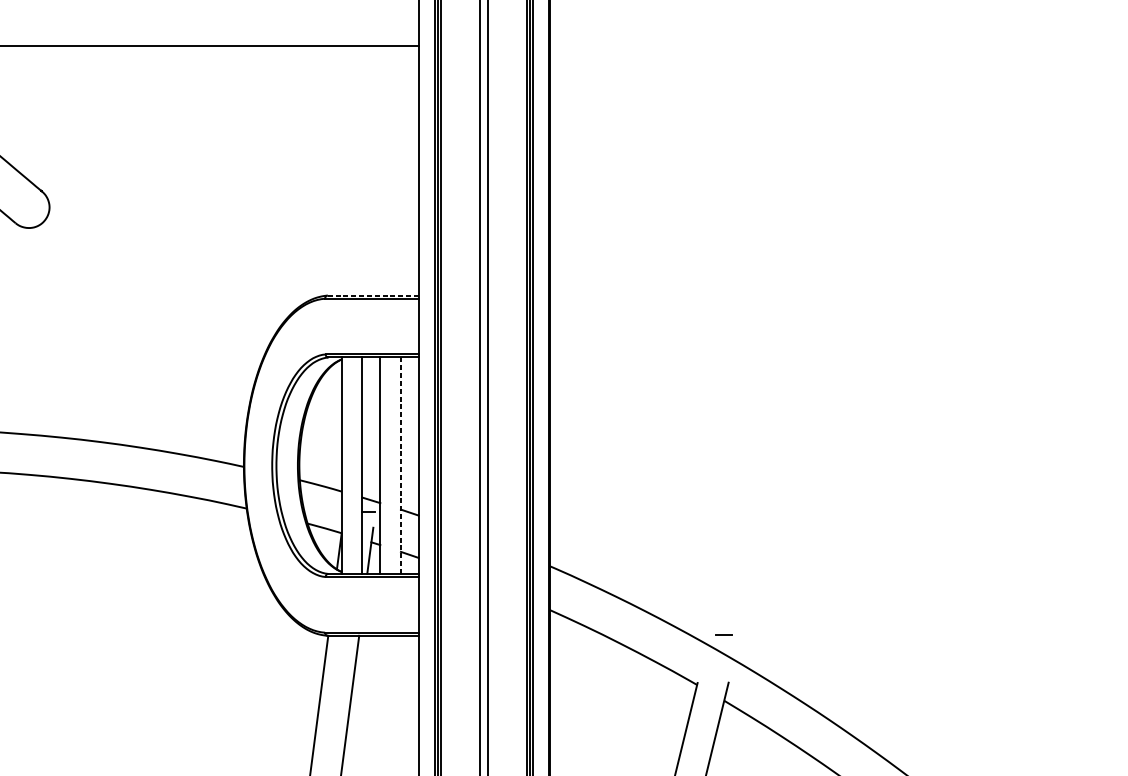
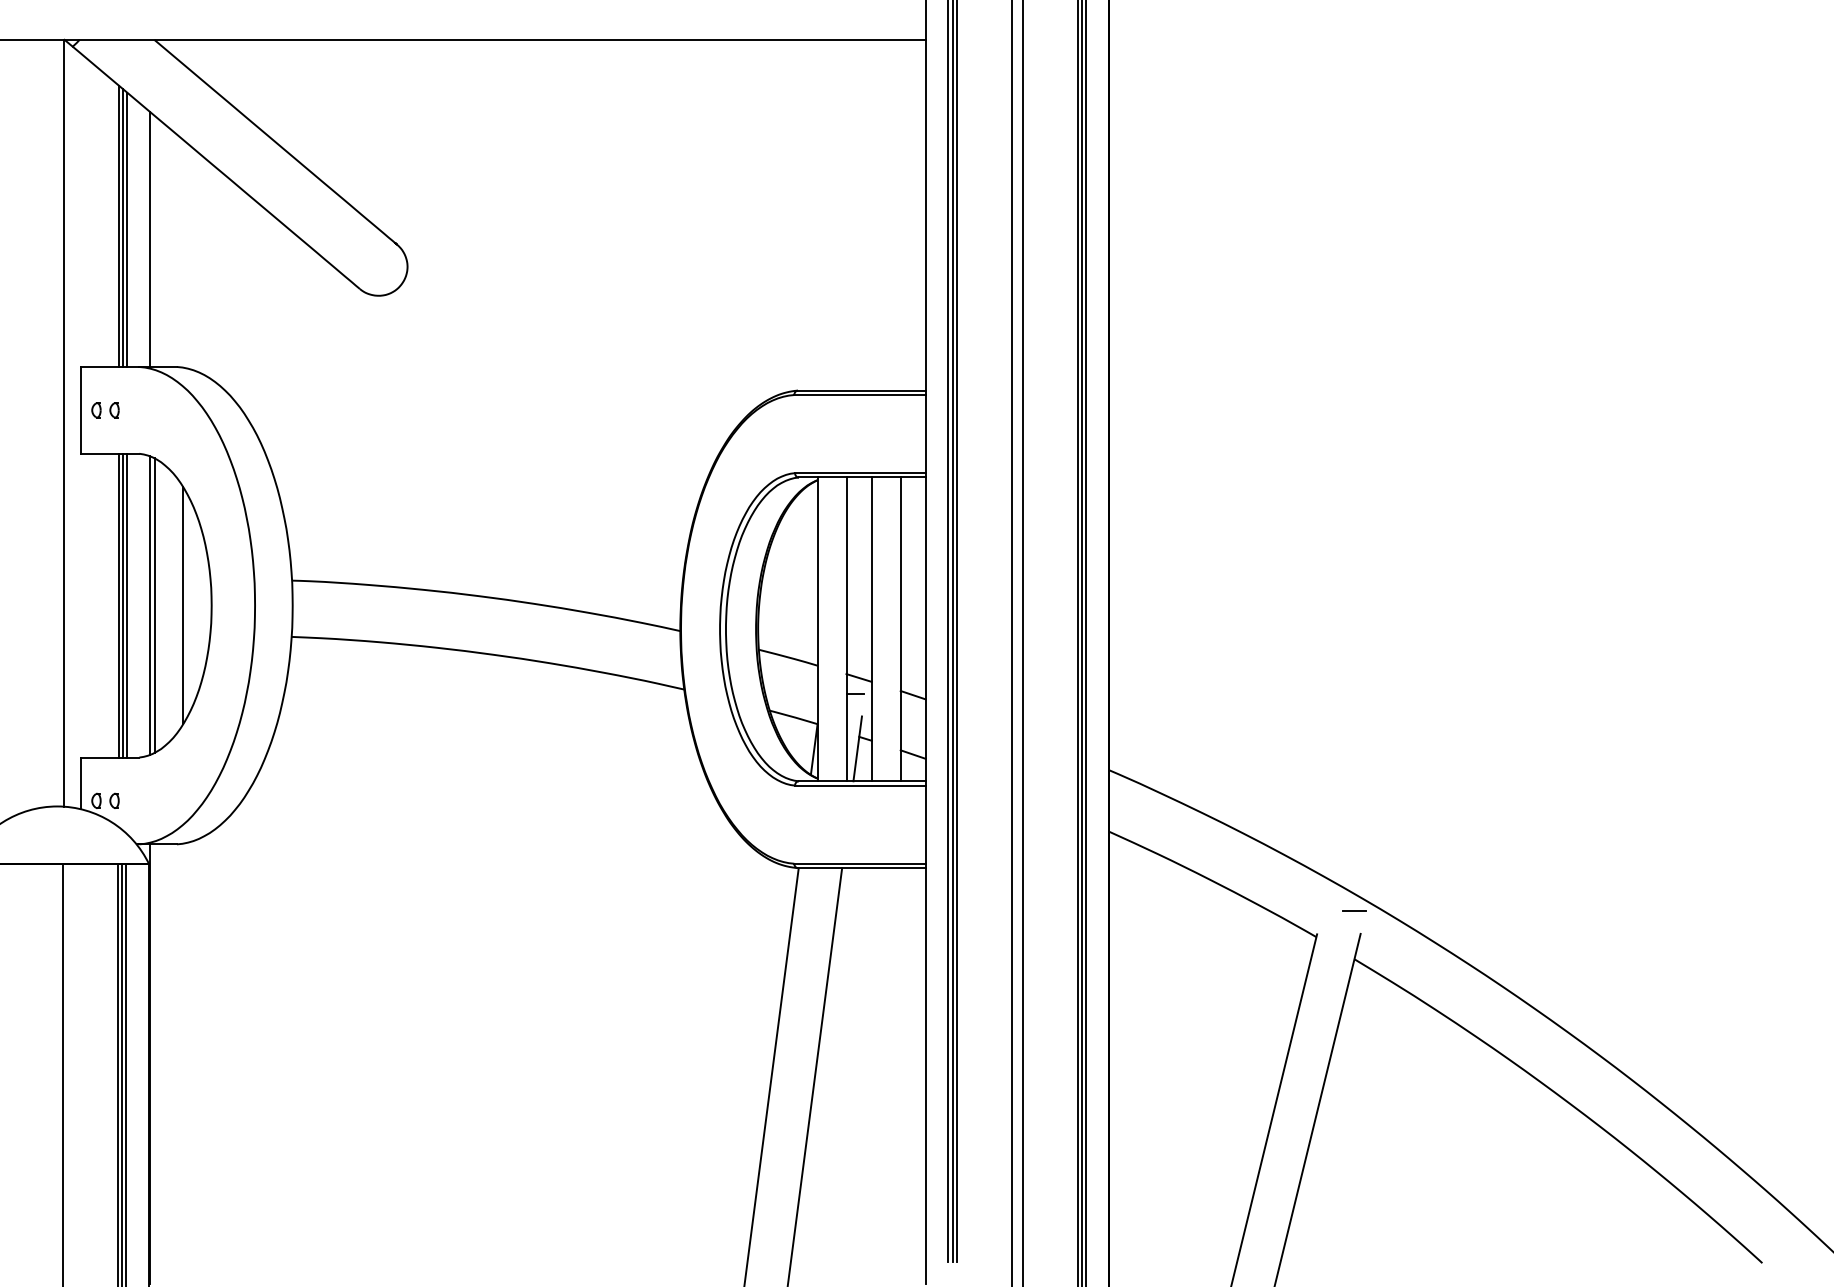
line: (373, 295) -> (861, 390), dashed -> solid
line: (400, 465) -> (900, 629), dashed -> solid
line: (724, 634) -> (1354, 910), moved

